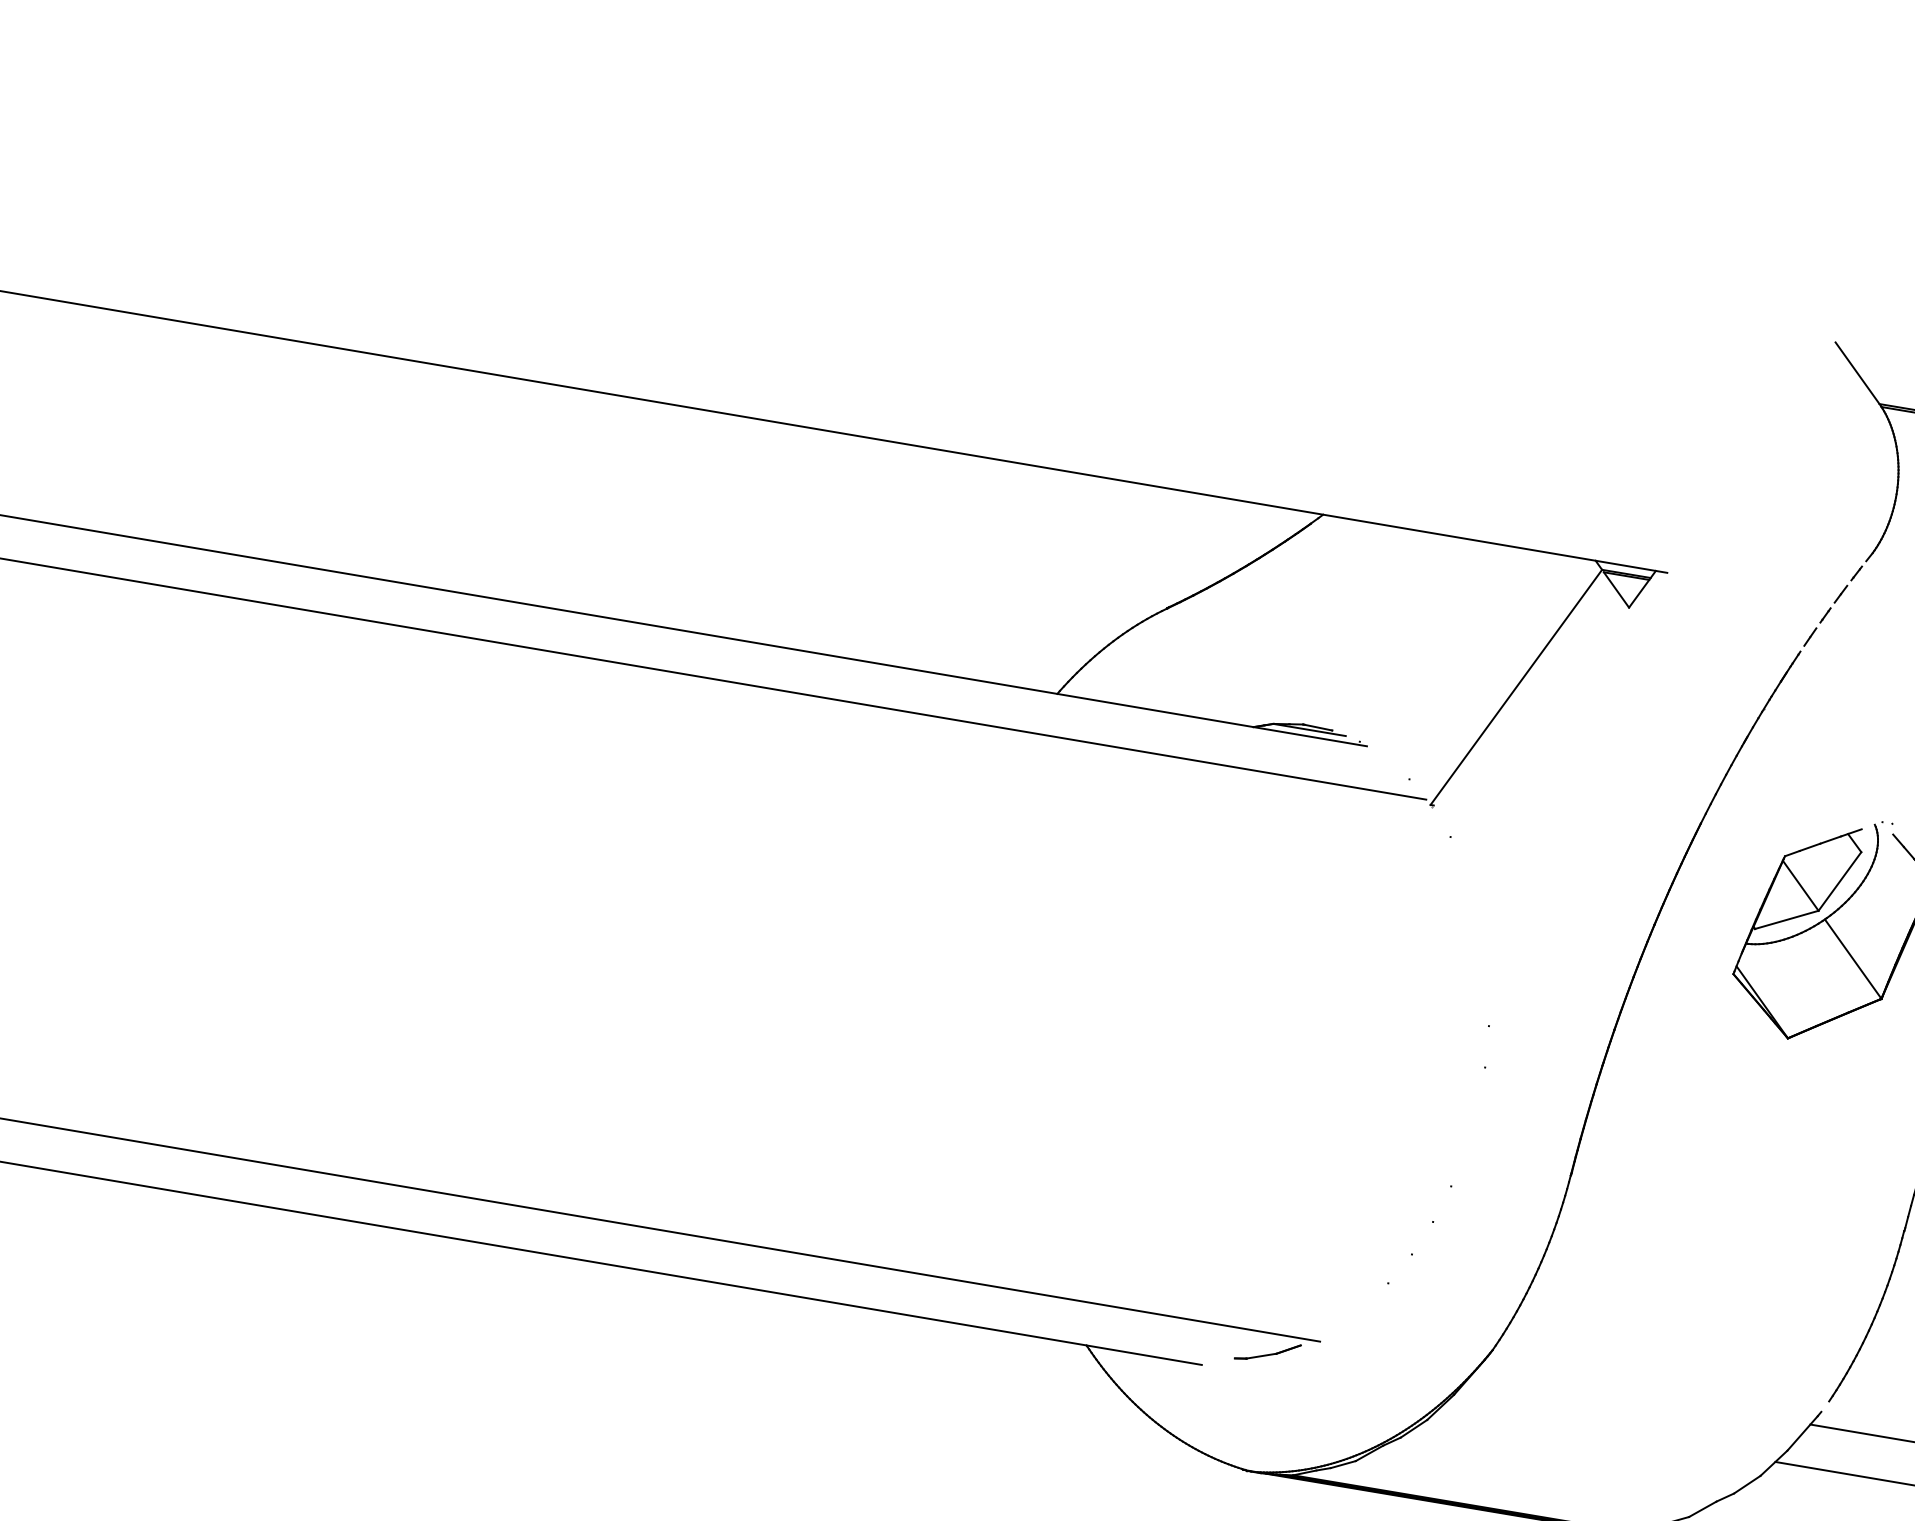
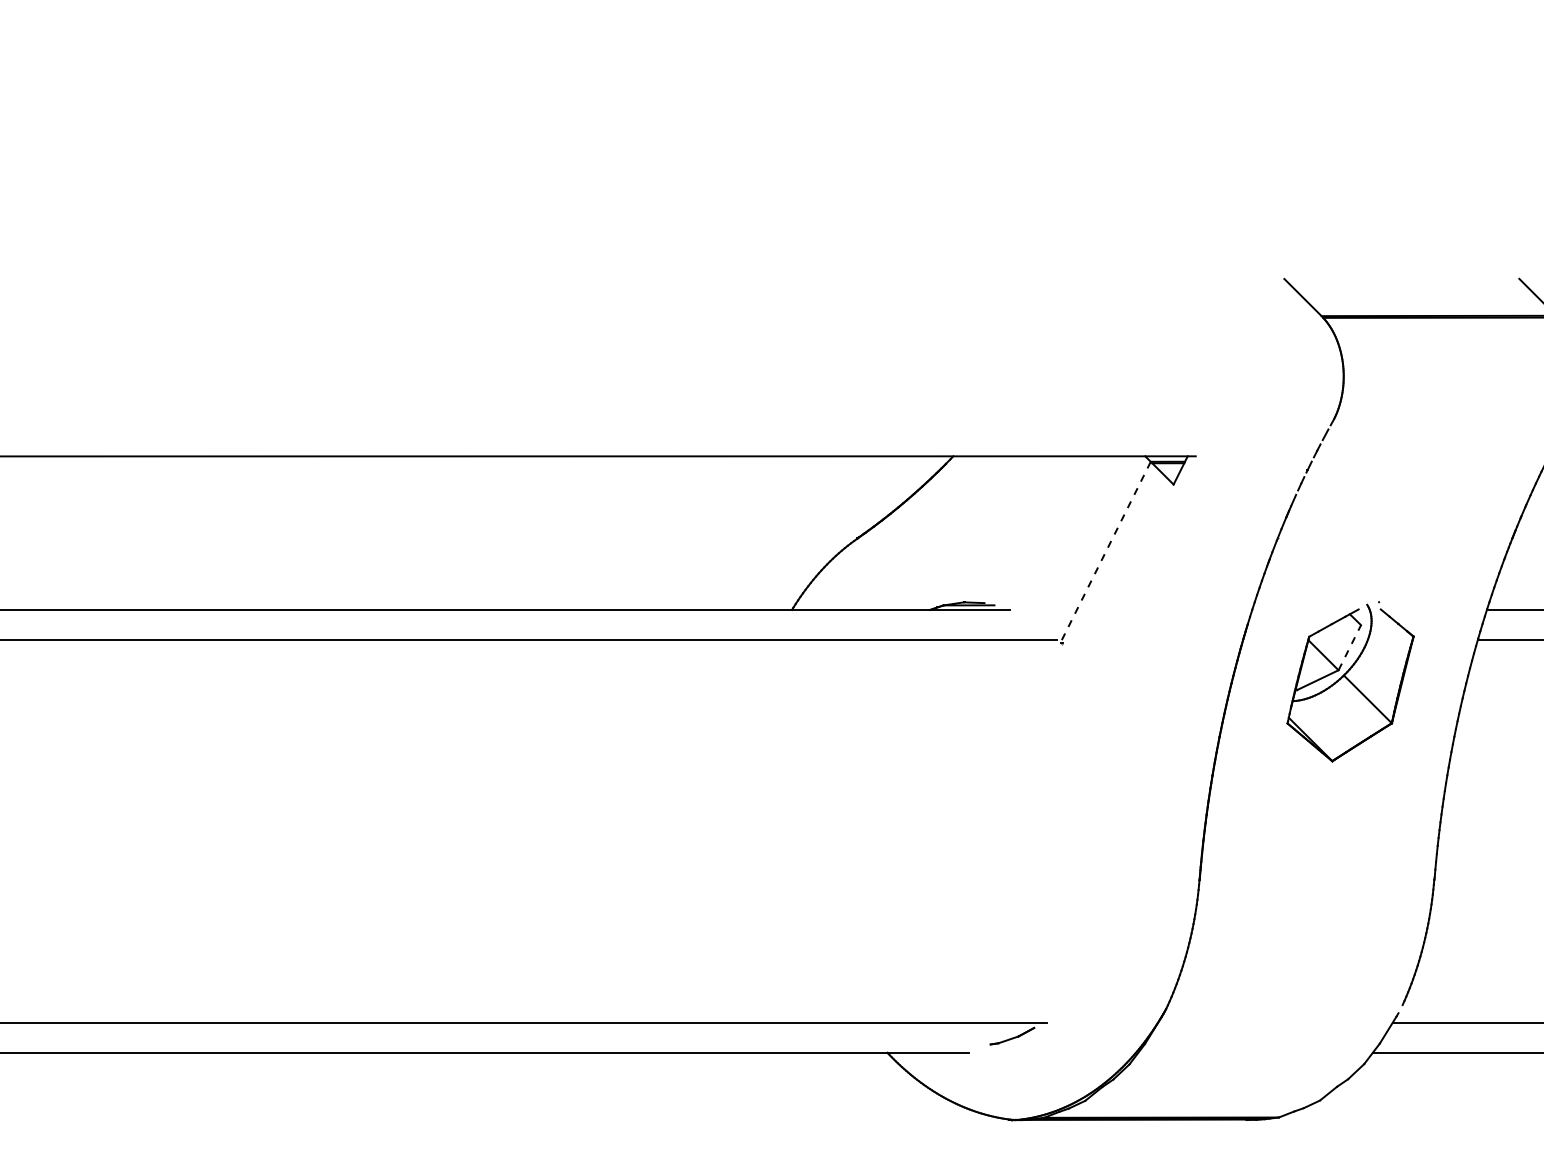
line: (1516, 687) -> (1105, 552), solid -> dashed
line: (1840, 881) -> (1350, 647), solid -> dashed

